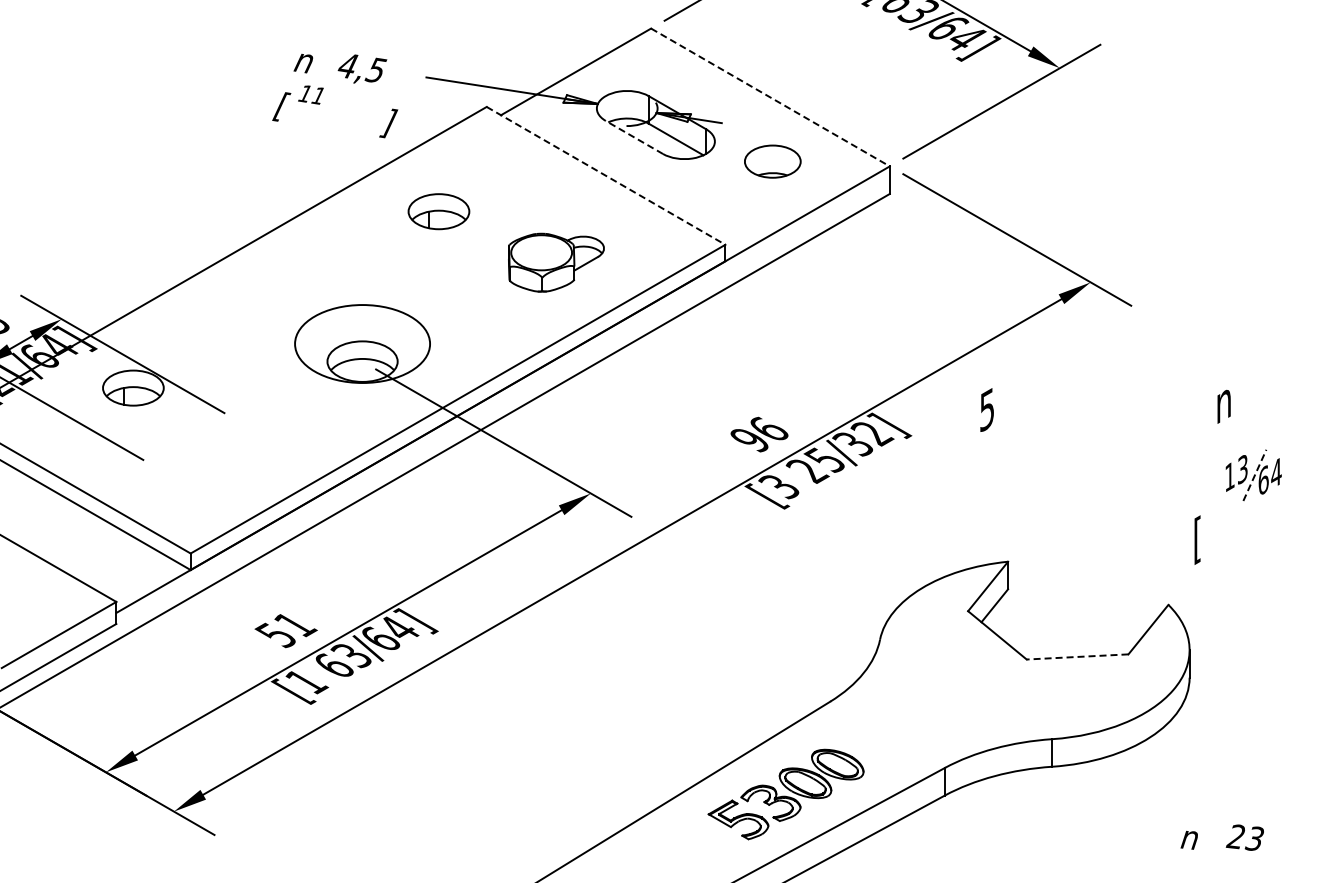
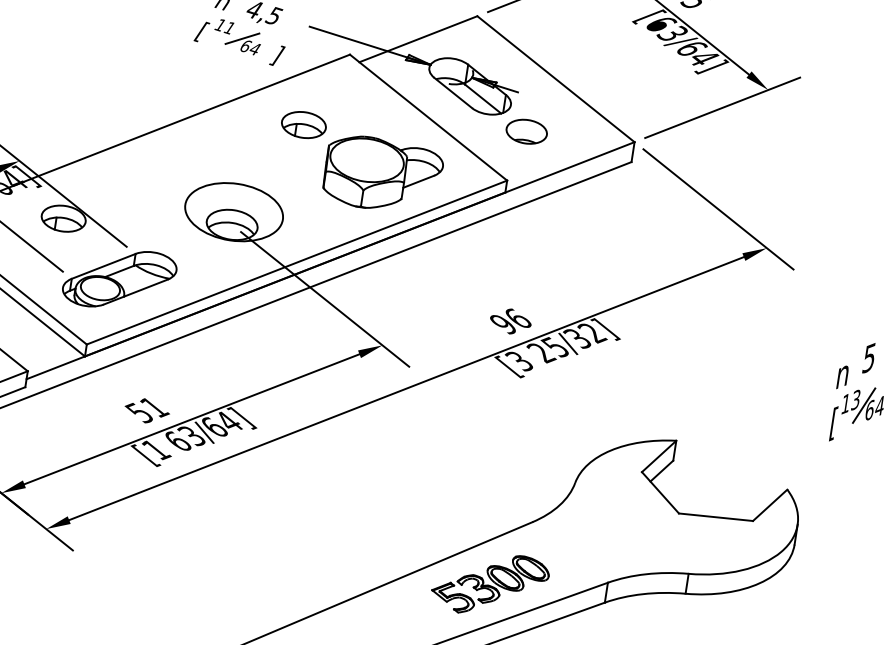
line: (770, 97) -> (556, 79), dashed -> solid
part: (339, 111) -> (243, 41), added
line: (633, 137) -> (452, 92), dashed -> solid
part: (772, 161) -> (526, 131), moved
line: (606, 175) -> (428, 117), dashed -> solid
part: (556, 262) -> (383, 174), size x1.67
text: (1223, 406) -> (842, 377), moved
text: (986, 409) -> (868, 357), moved
part: (221, 458) -> (119, 279), added
line: (1255, 474) -> (864, 405), dashed -> solid
text: (1197, 539) -> (833, 423), moved
line: (1077, 656) -> (715, 516), dashed -> solid

